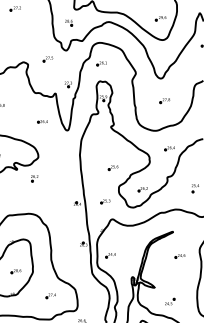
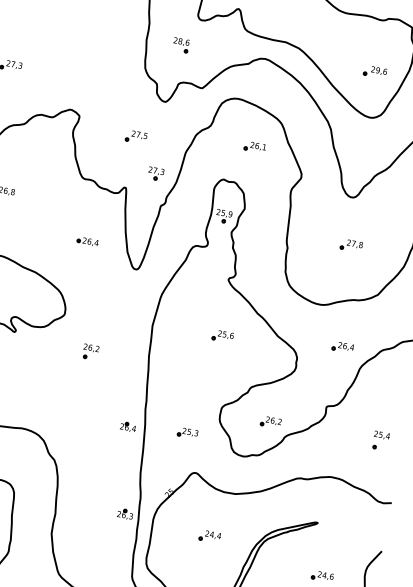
part: (47, 59) -> (134, 137), moved
part: (101, 63) -> (254, 146), moved
part: (112, 168) -> (220, 337), moved
part: (34, 178) -> (90, 351), moved
part: (110, 255) -> (209, 536), moved

